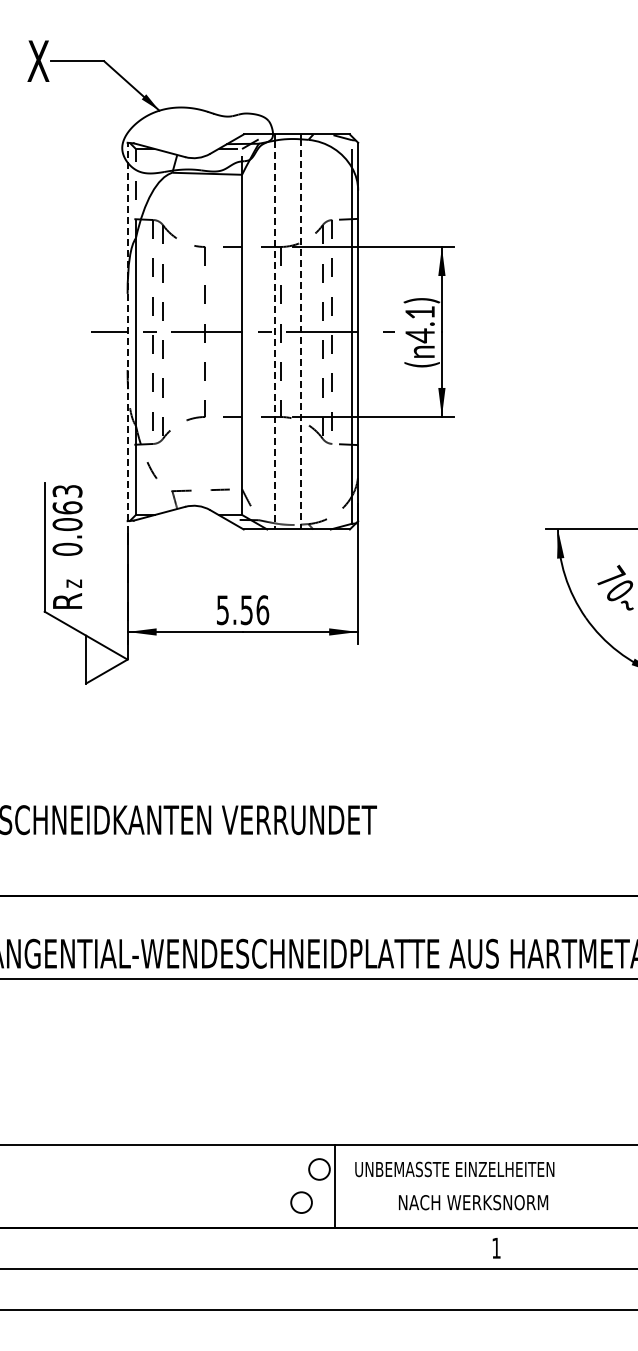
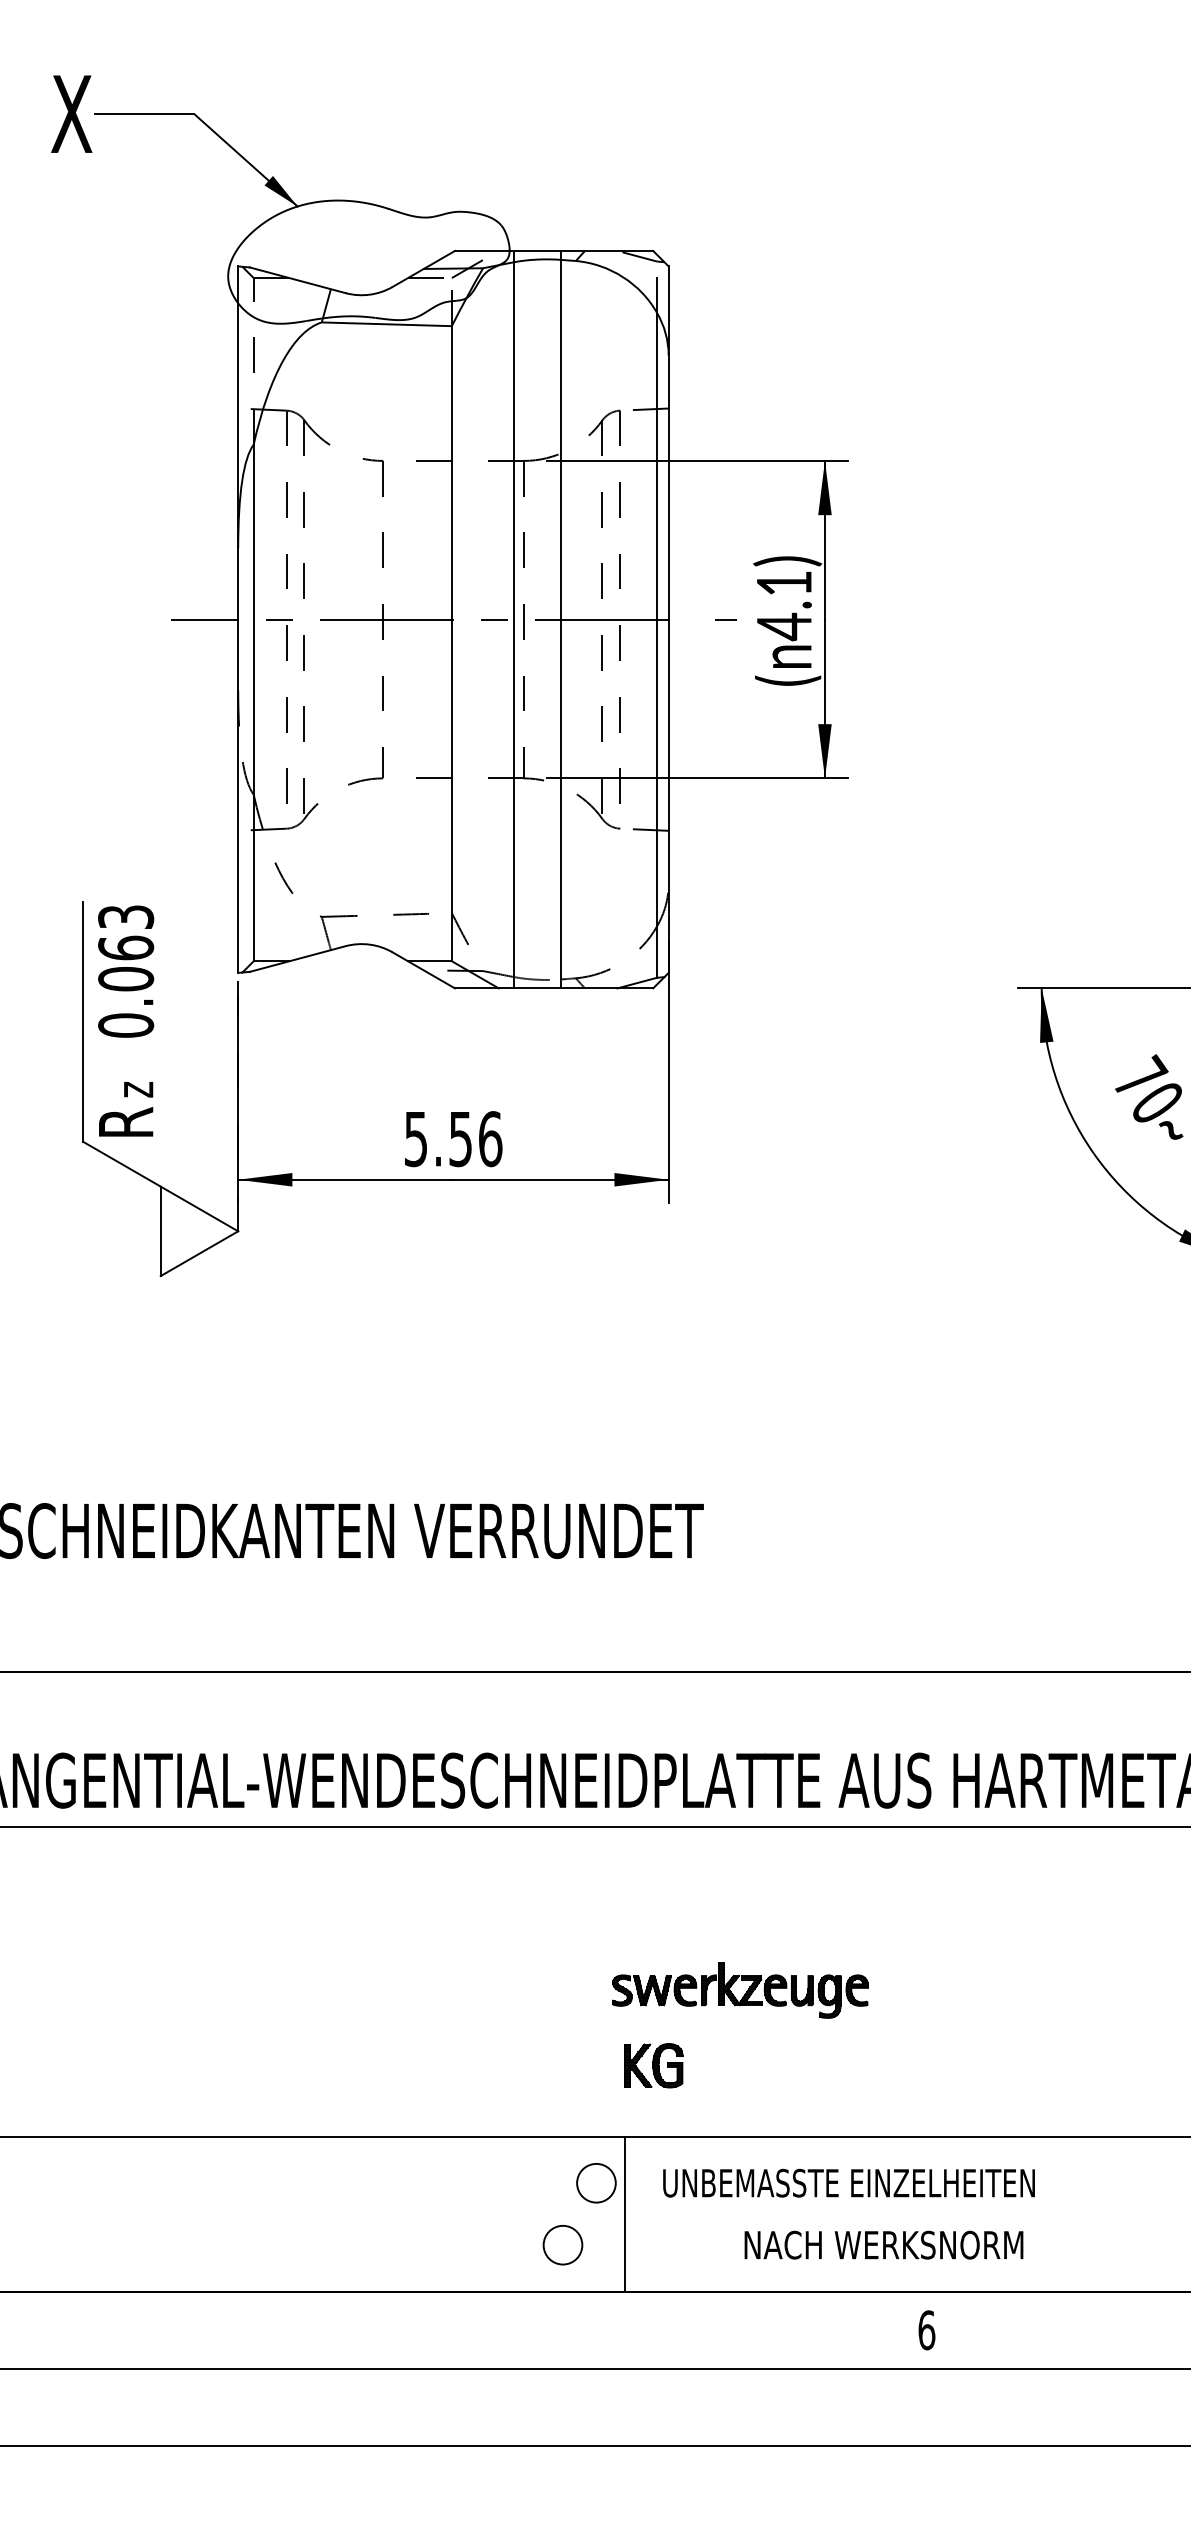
line: (127, 331) -> (237, 618), dashed -> solid
line: (300, 334) -> (560, 624), dashed -> solid
line: (275, 335) -> (514, 626), dashed -> solid
part: (396, 1075) -> (740, 2007), added
text: (496, 1247) -> (926, 2328), 1 -> 6

